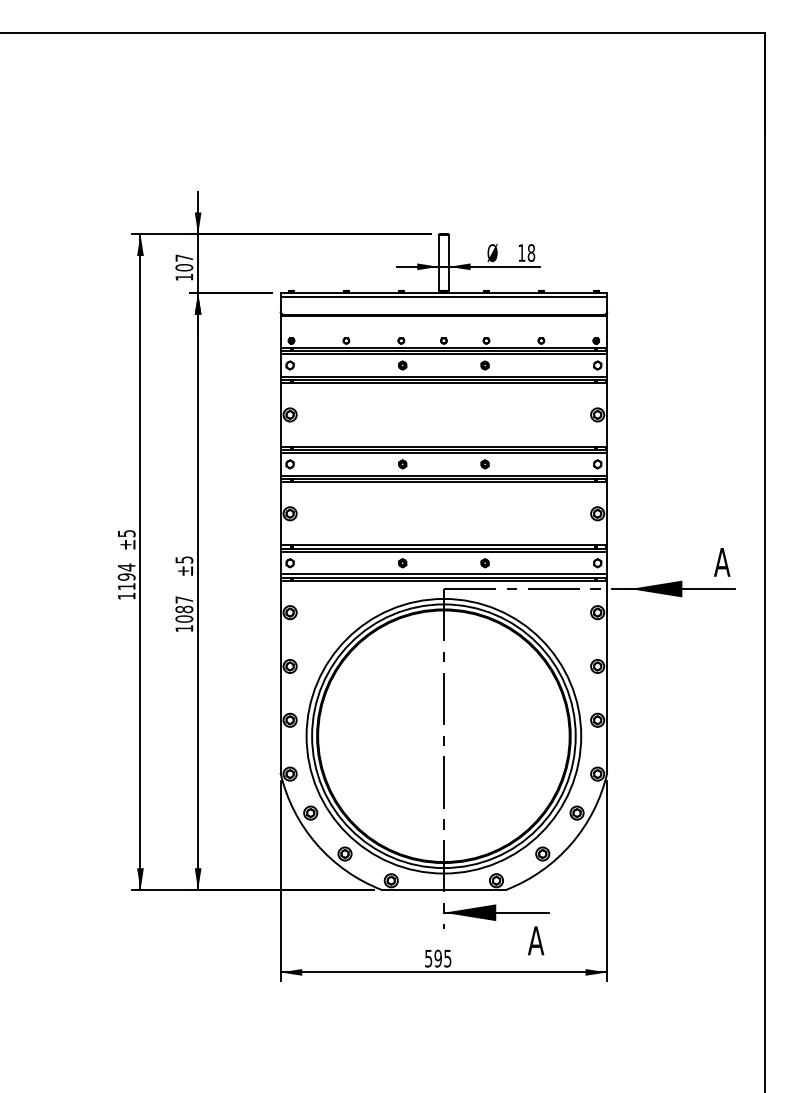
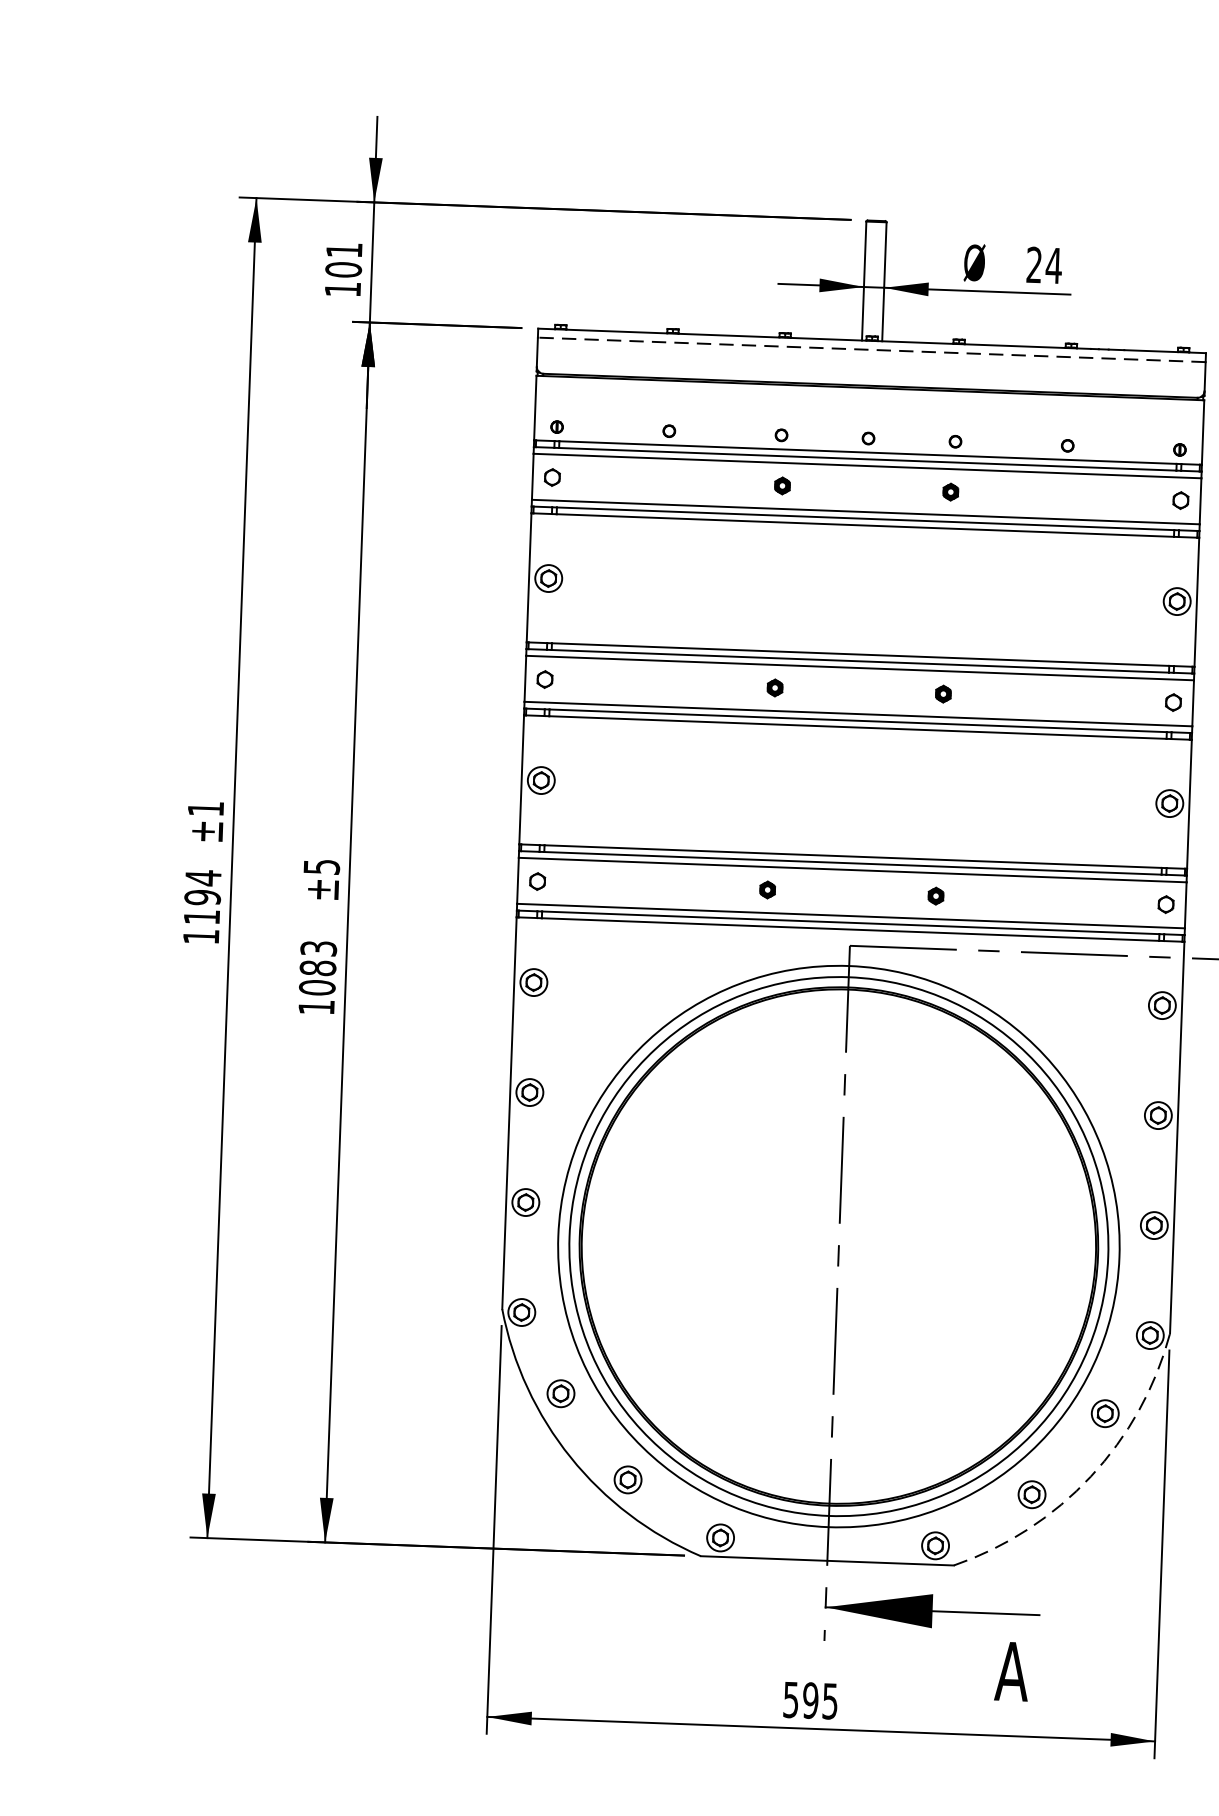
text: (526, 253) -> (1043, 266), 18 -> 24
text: (184, 257) -> (344, 248), 107 -> 101
line: (443, 297) -> (870, 350), solid -> dashed
text: (126, 533) -> (205, 808), ±5 -> ±1
text: (184, 599) -> (319, 947), 1087 -> 1083
arc: (571, 844) -> (1091, 1477), solid -> dashed

